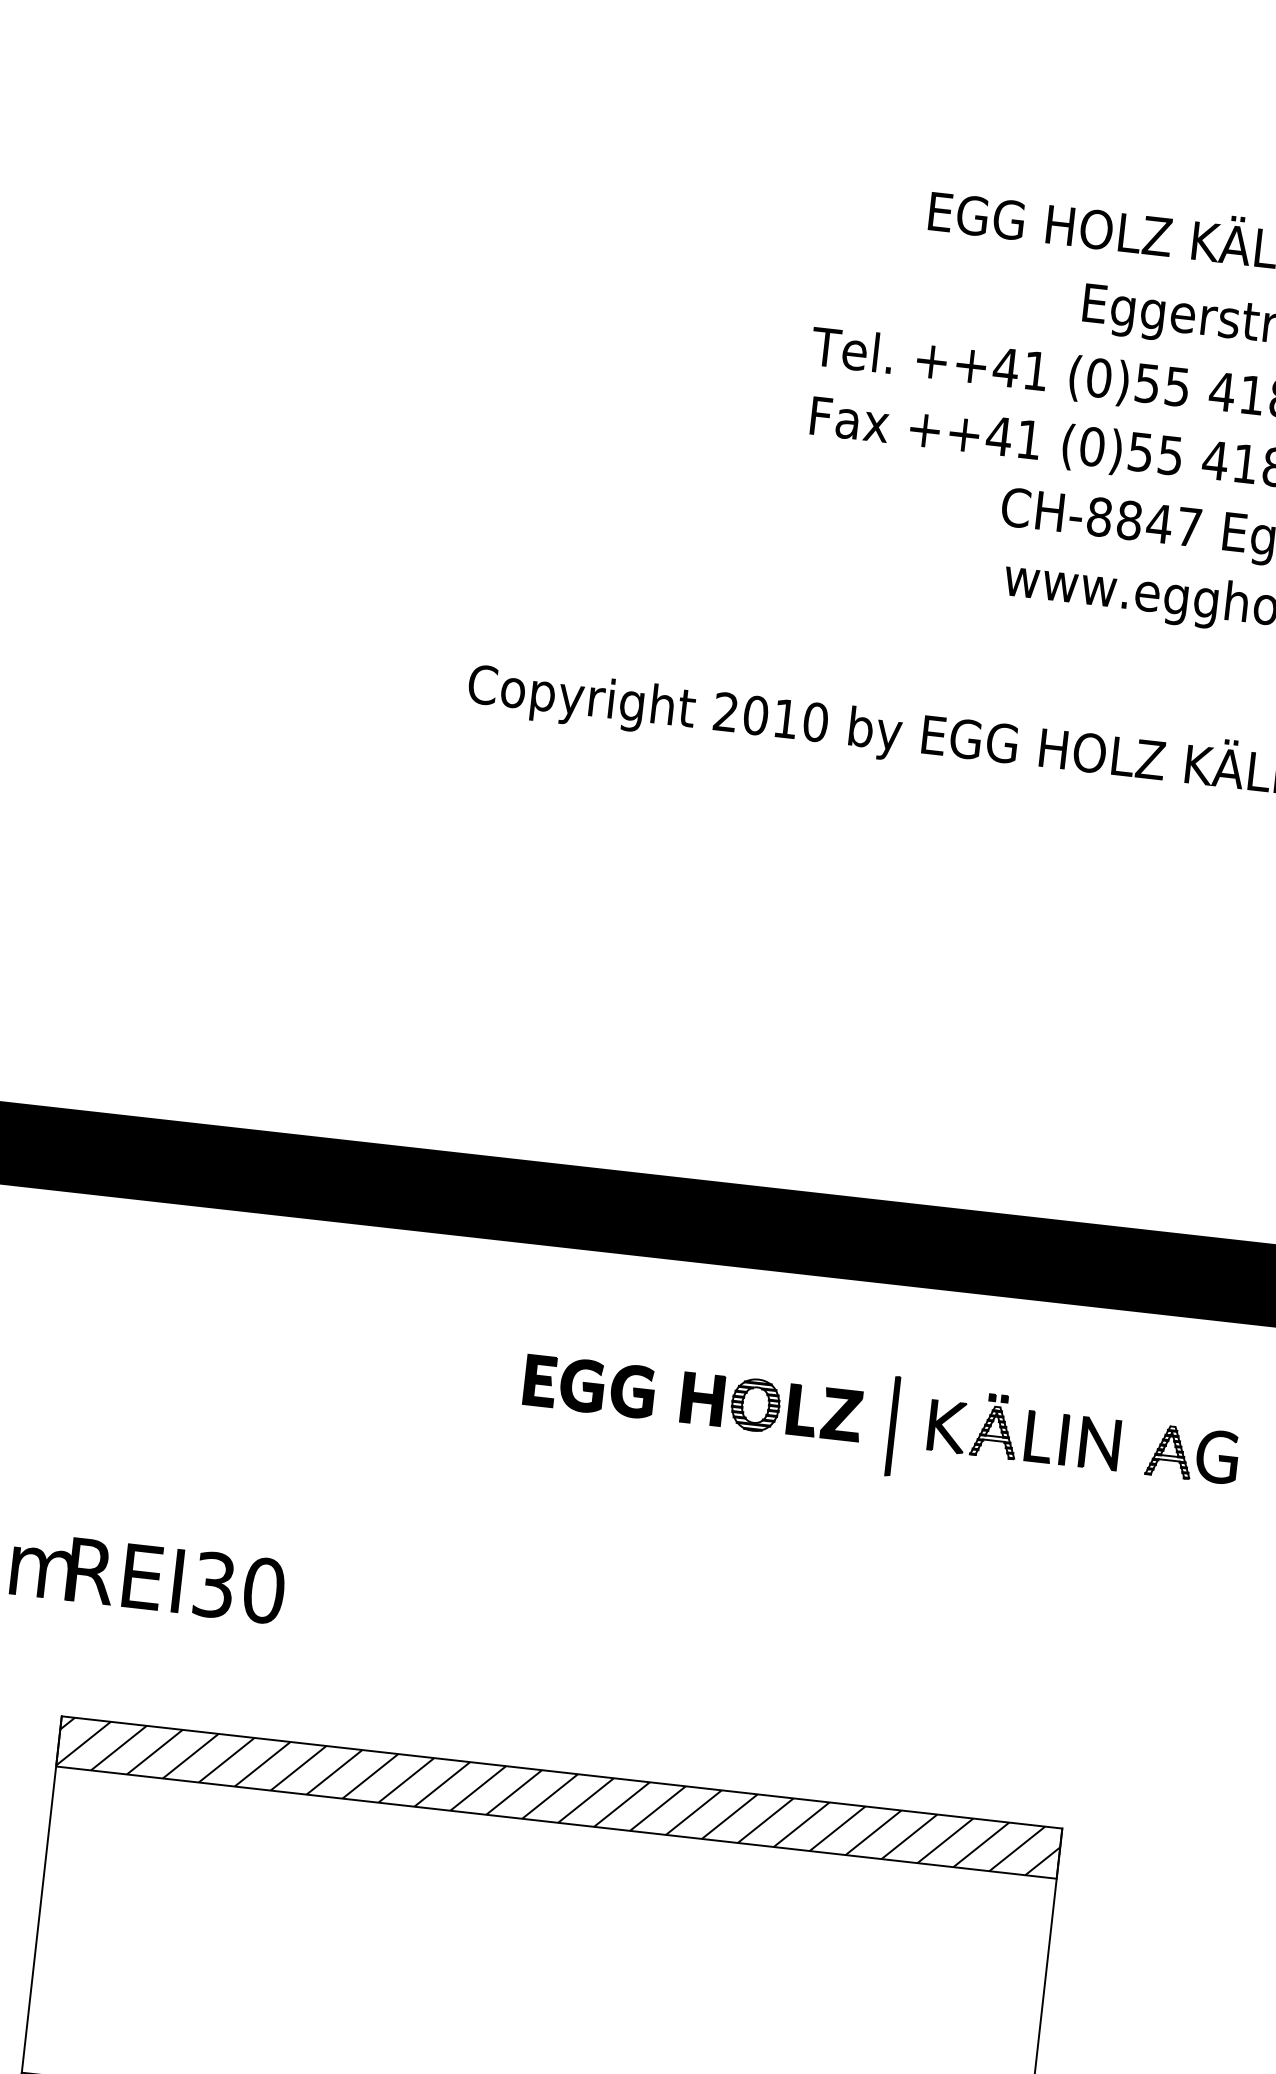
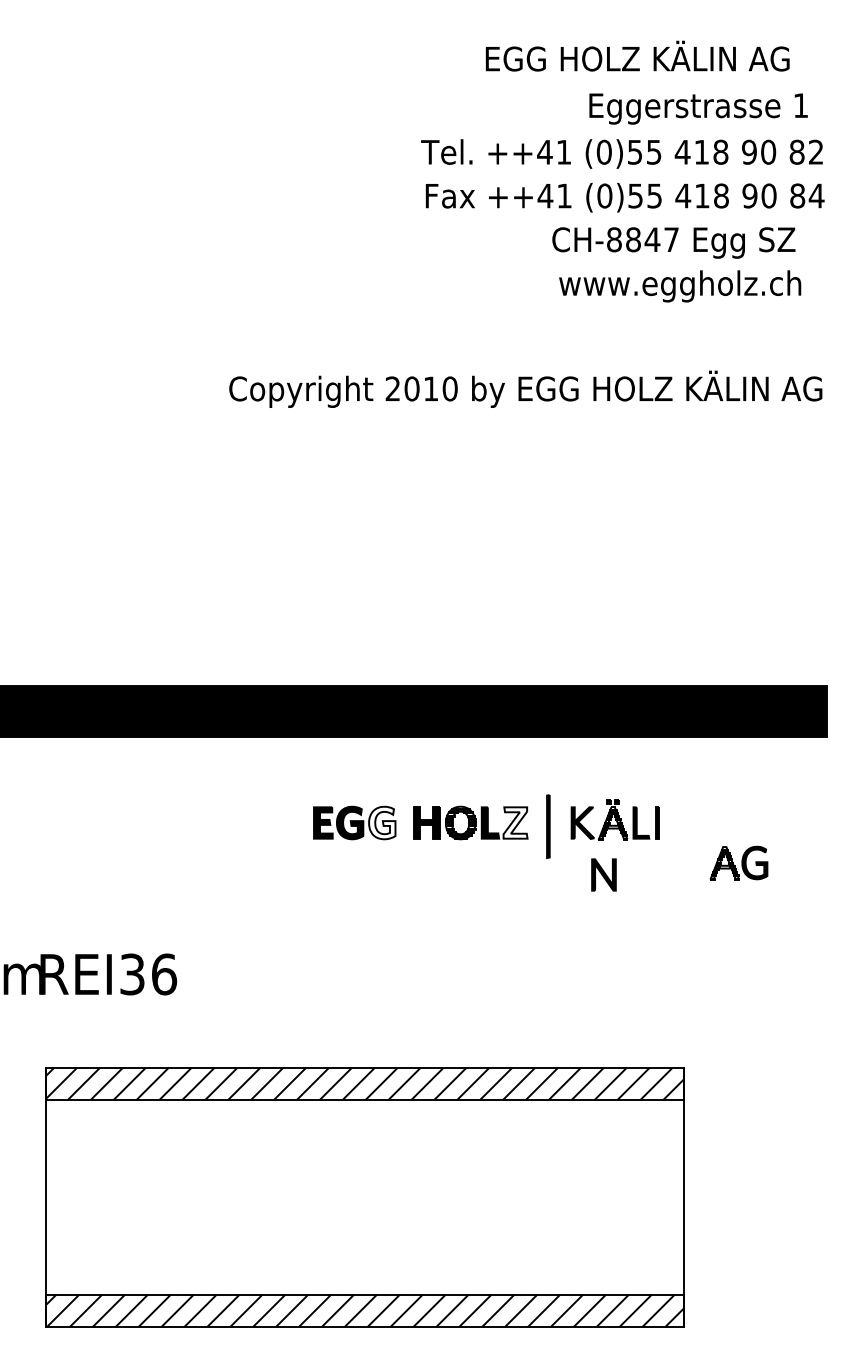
fill: (633, 1390) -> (382, 822), removed
fill: (841, 1414) -> (515, 822), removed
part: (1099, 1442) -> (603, 874), moved
part: (1191, 1453) -> (738, 862), moved
text: (264, 1590) -> (164, 974), REI30 -> REI36

